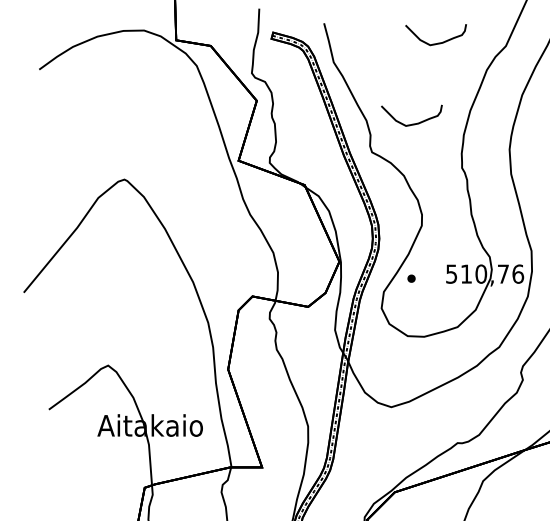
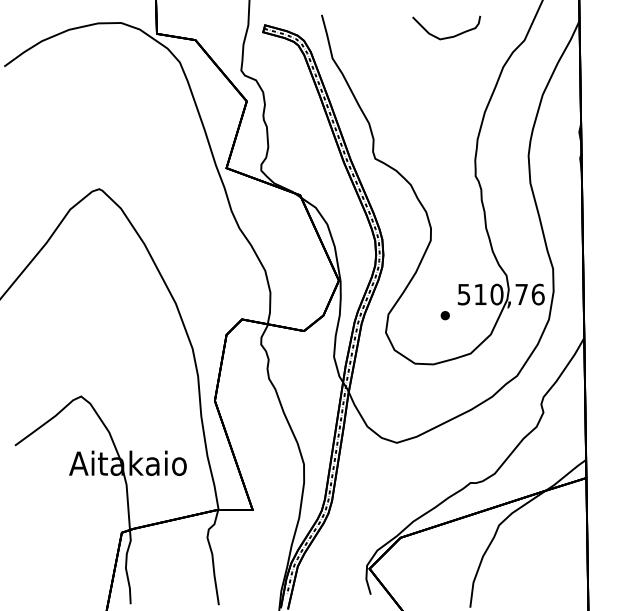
curve: (413, 123) -> (421, 126), removed
part: (410, 278) -> (444, 315), moved

